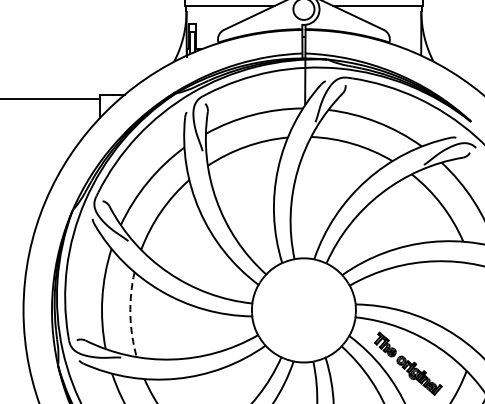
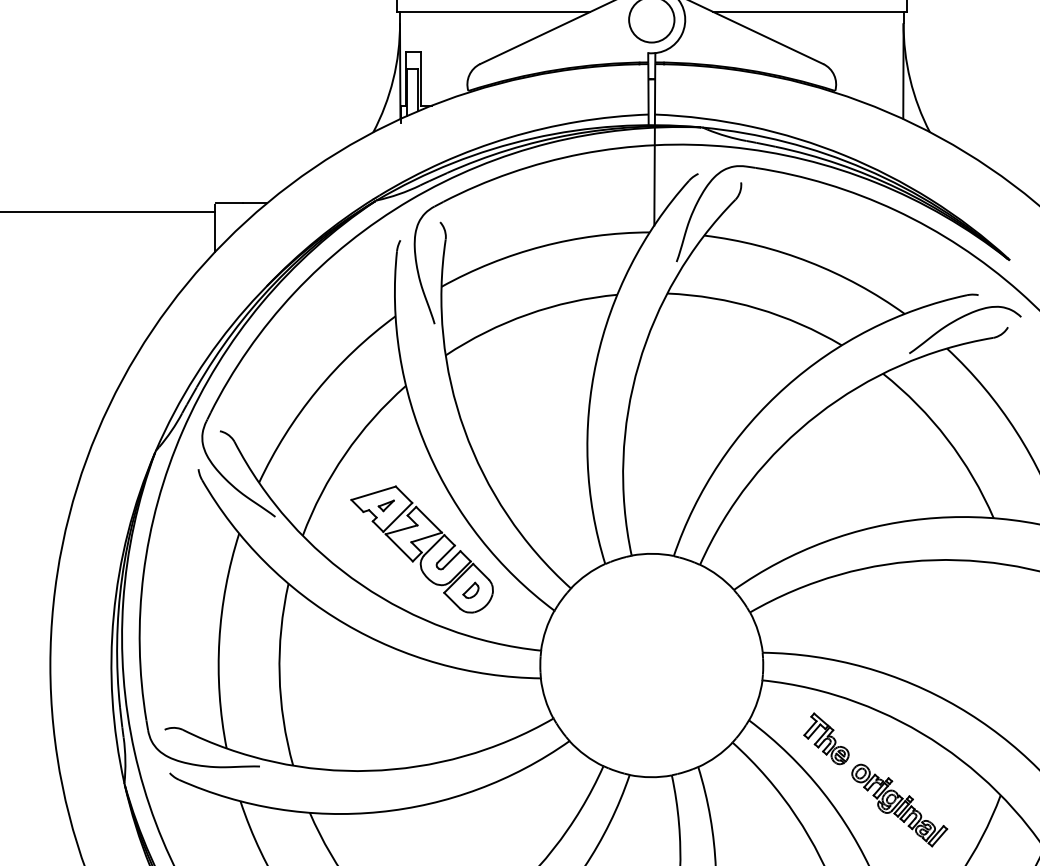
part: (196, 255) -> (421, 547), added
arc: (130, 314) -> (279, 674), dashed -> solid

